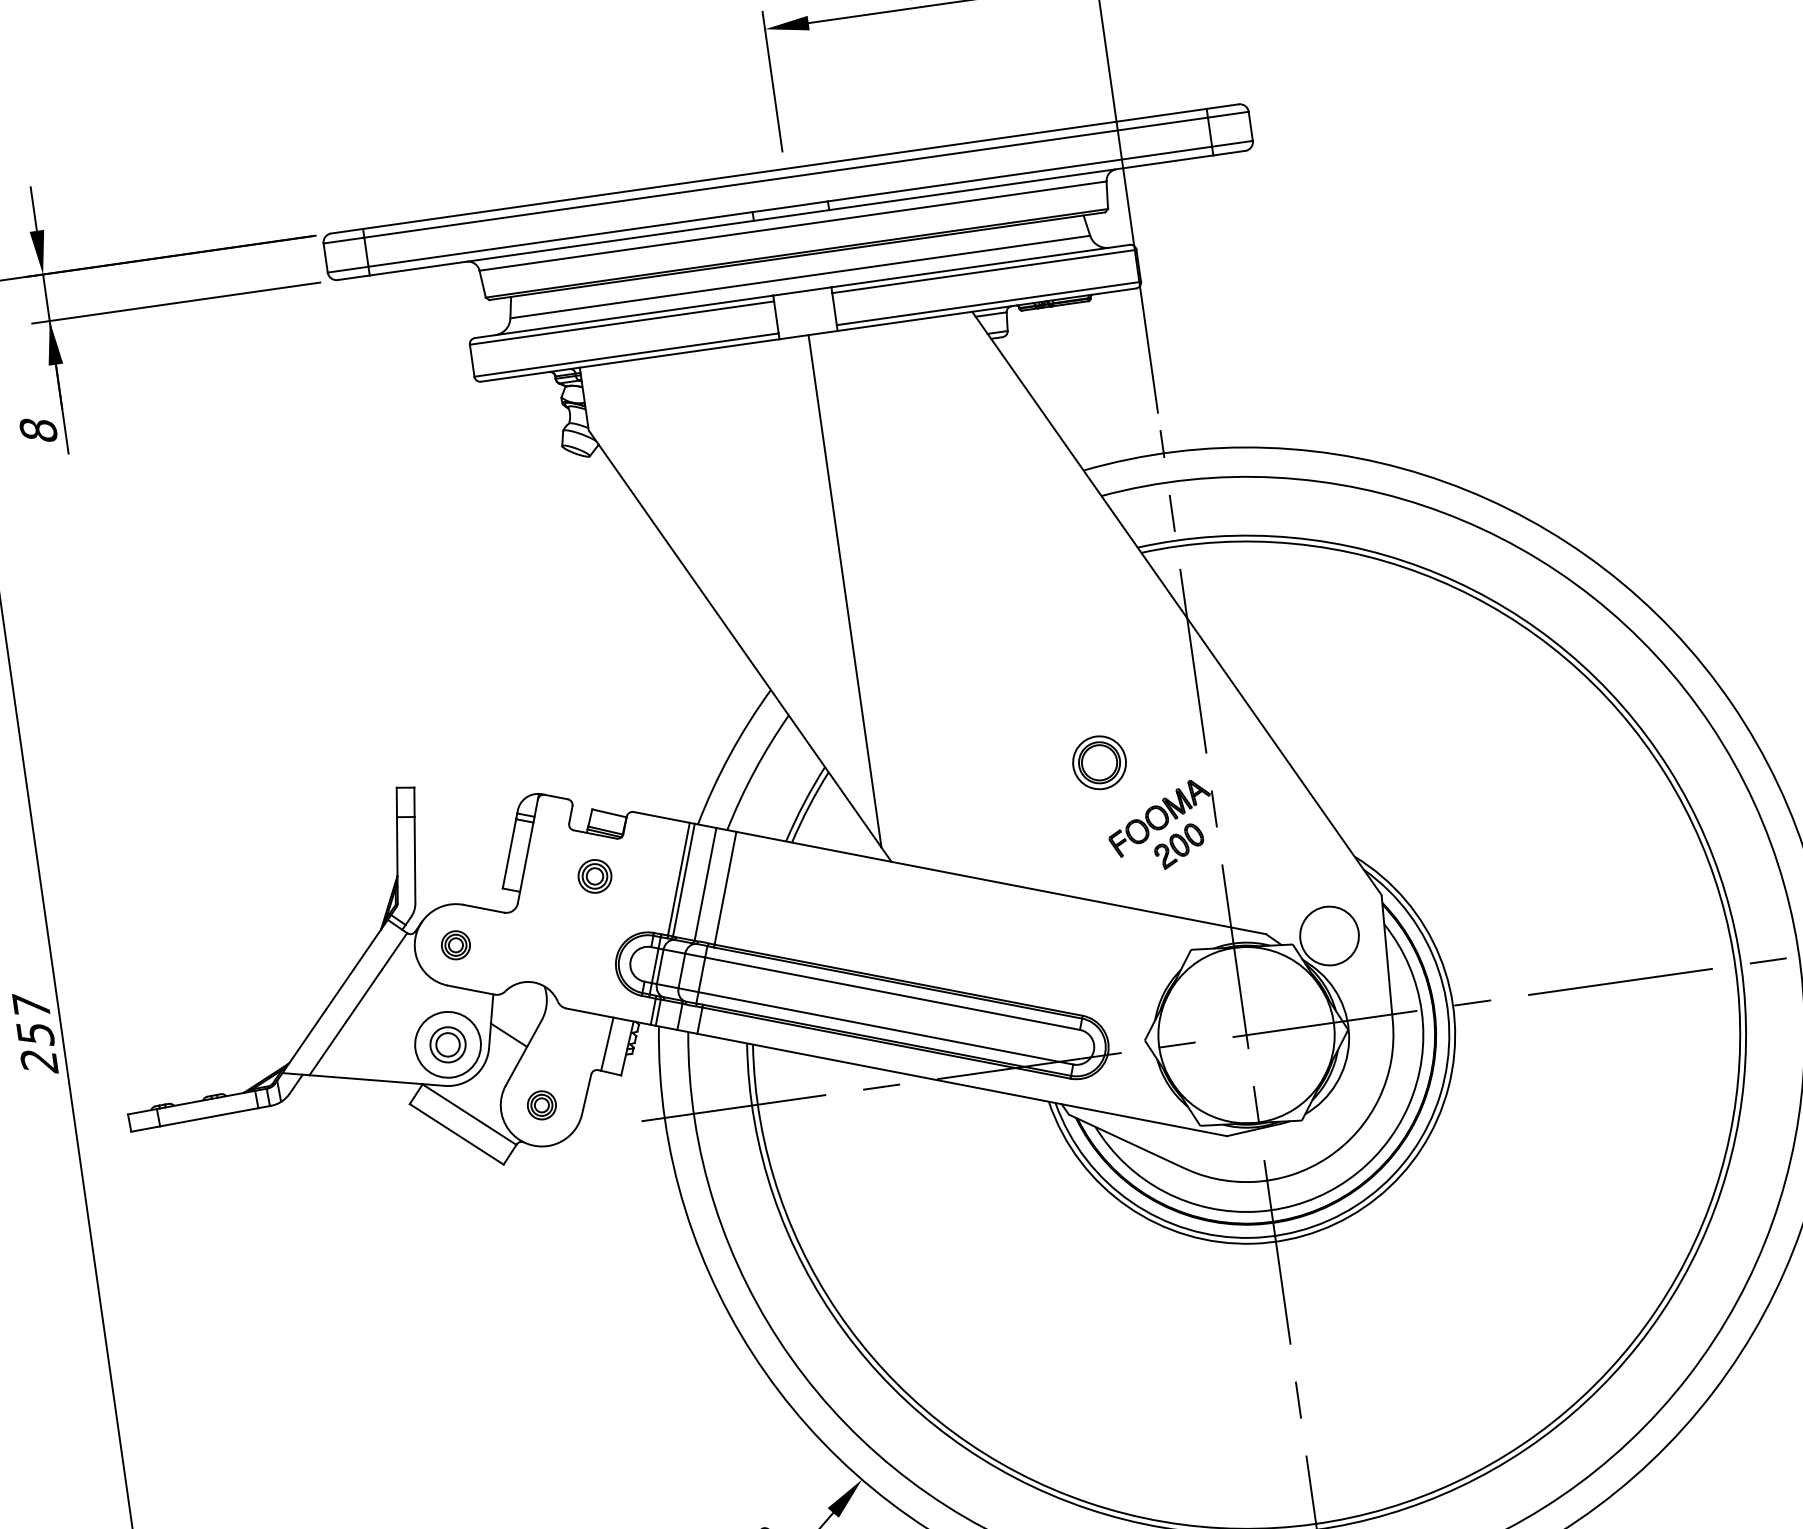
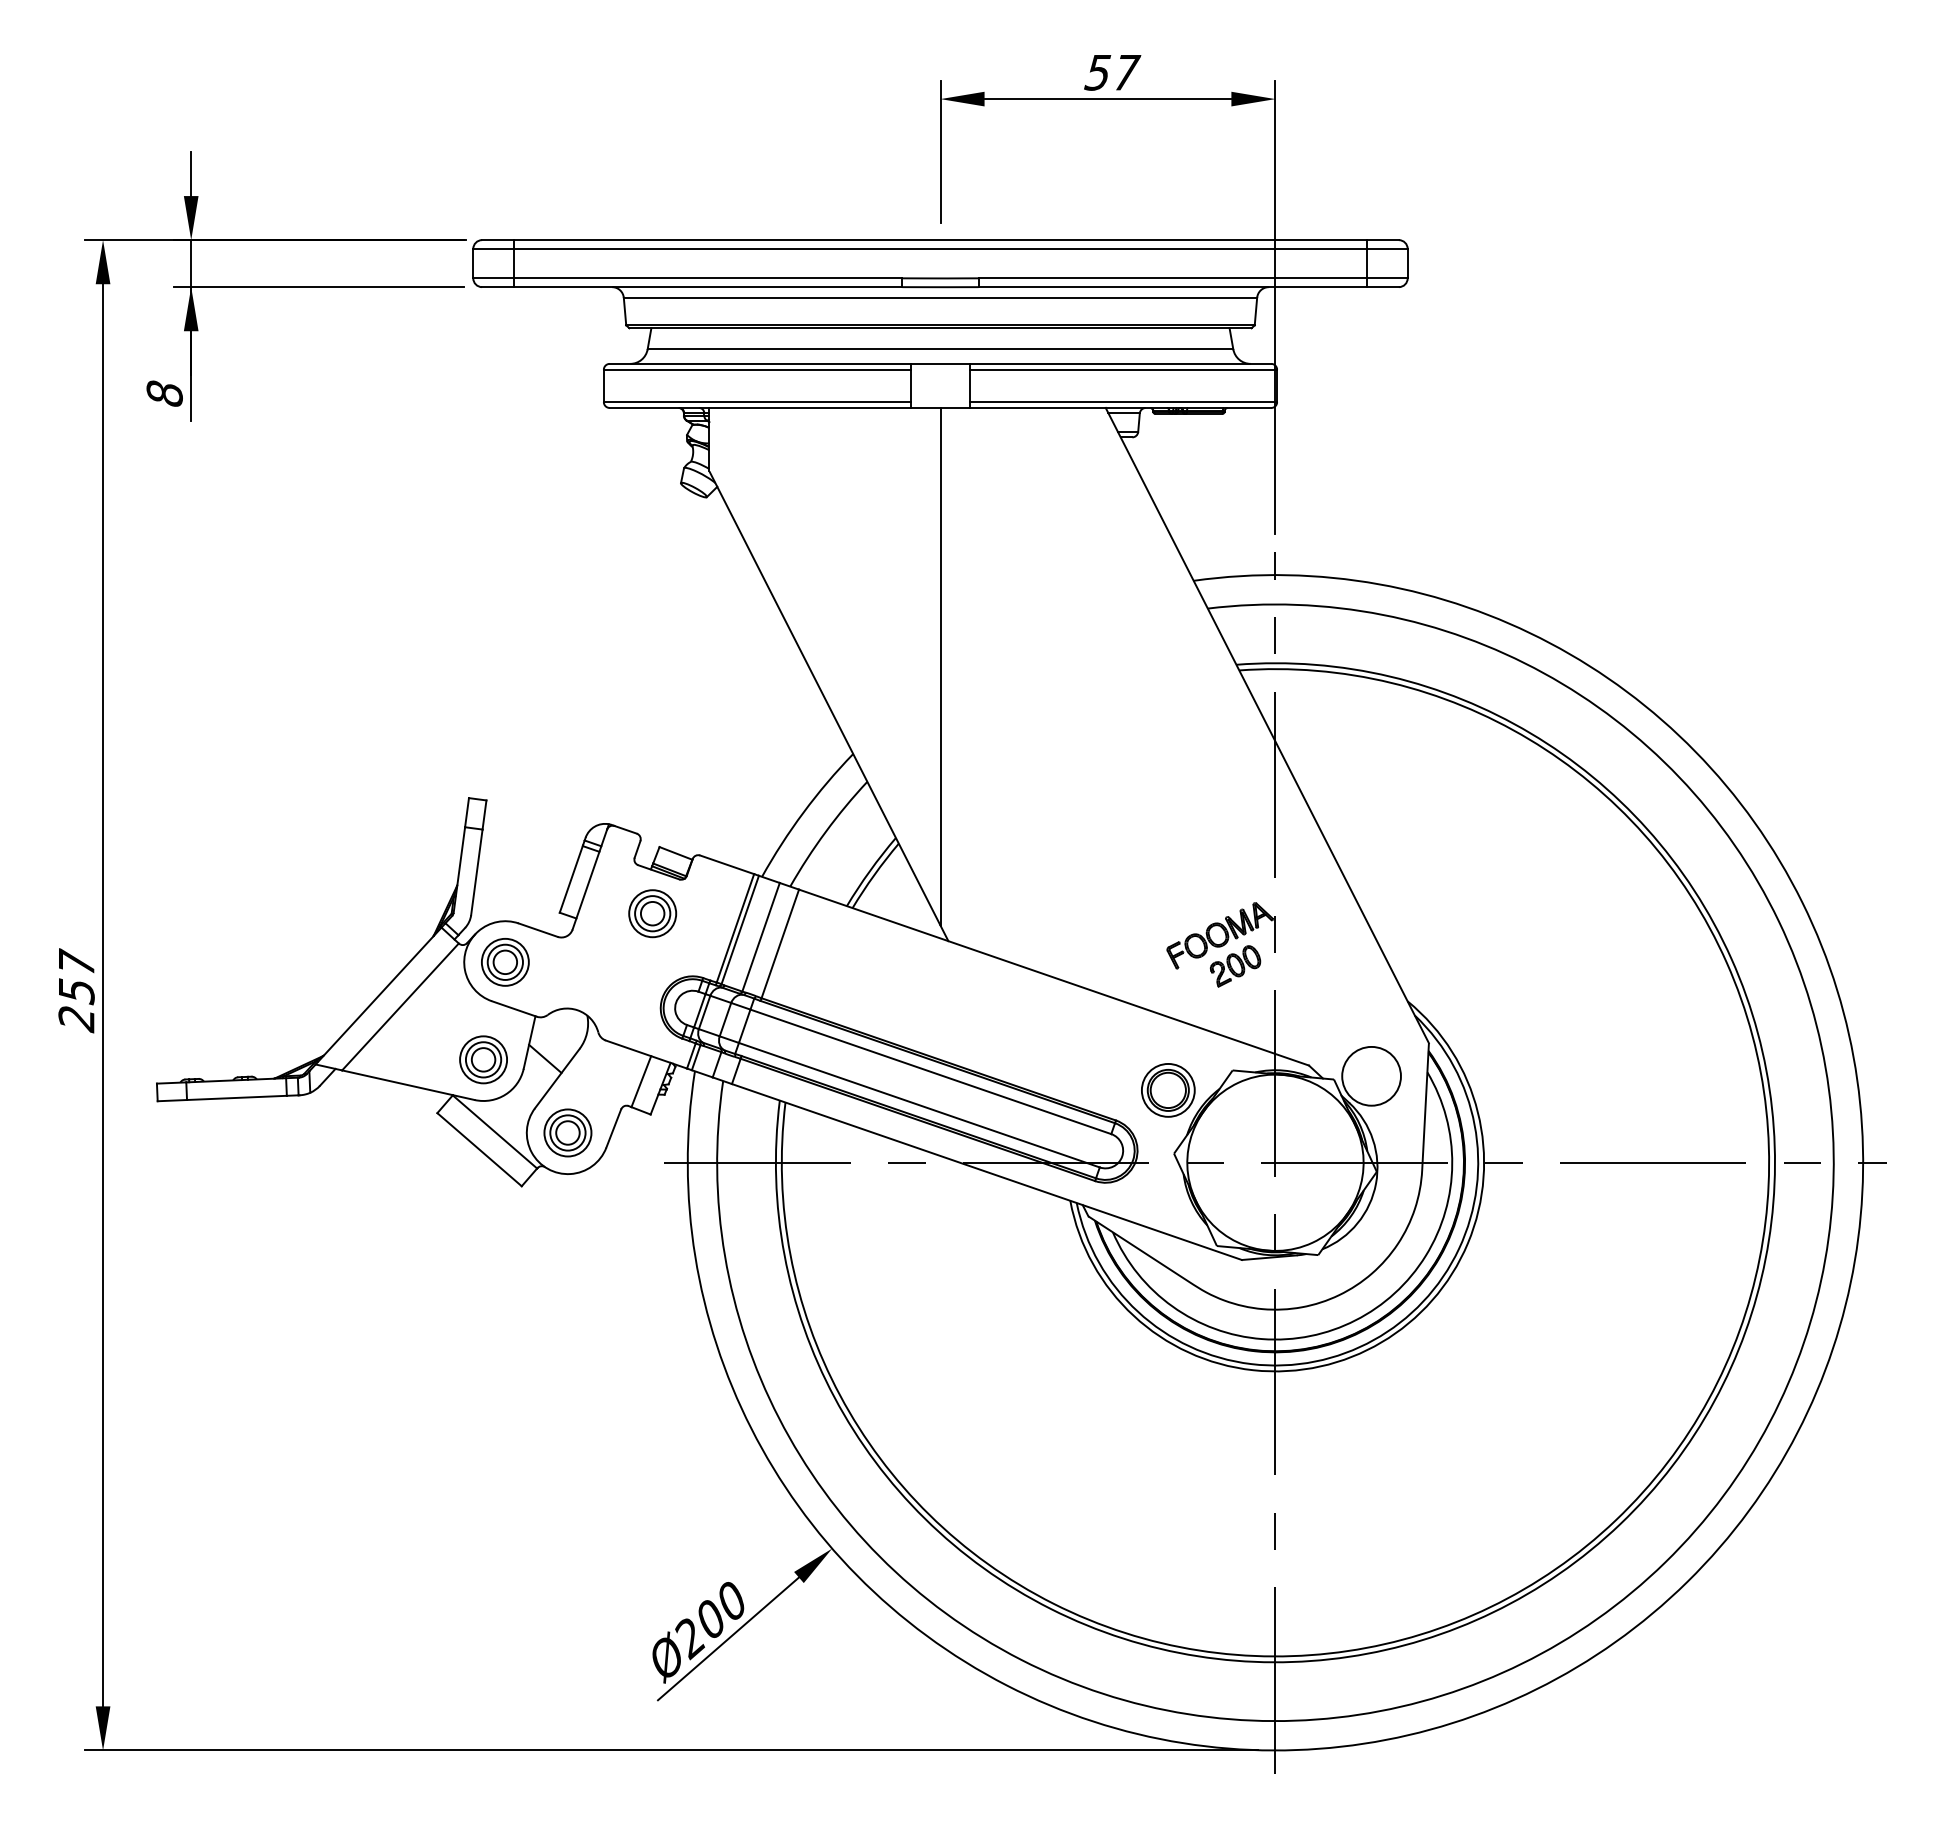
part: (1099, 762) -> (1168, 1090), moved
part: (594, 876) -> (652, 913), size x1.43
part: (456, 945) -> (505, 962), size x1.67
circle: (447, 1044) -> (483, 1059), size x0.71
part: (541, 1104) -> (567, 1132), size x1.67

